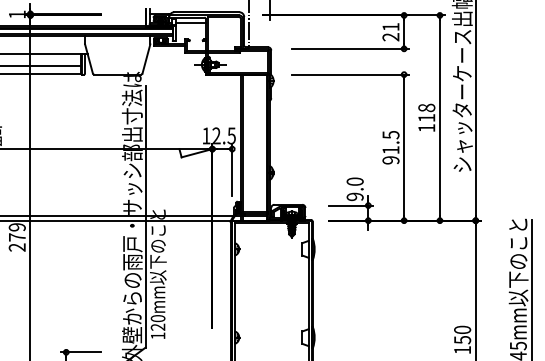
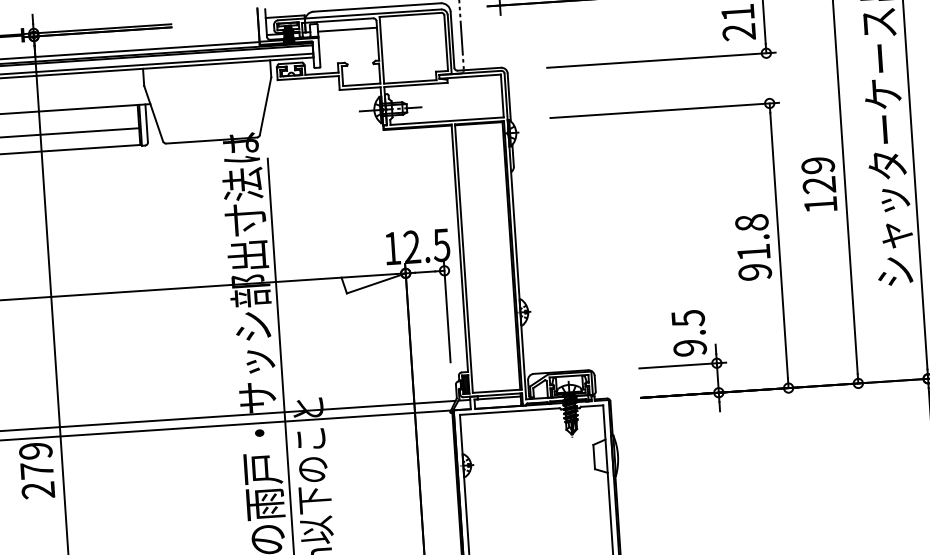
text: (426, 112) -> (818, 174), 118 -> 129
text: (390, 134) -> (750, 221), 91.5 -> 91.8
text: (354, 181) -> (686, 318), 9.0 -> 9.5

